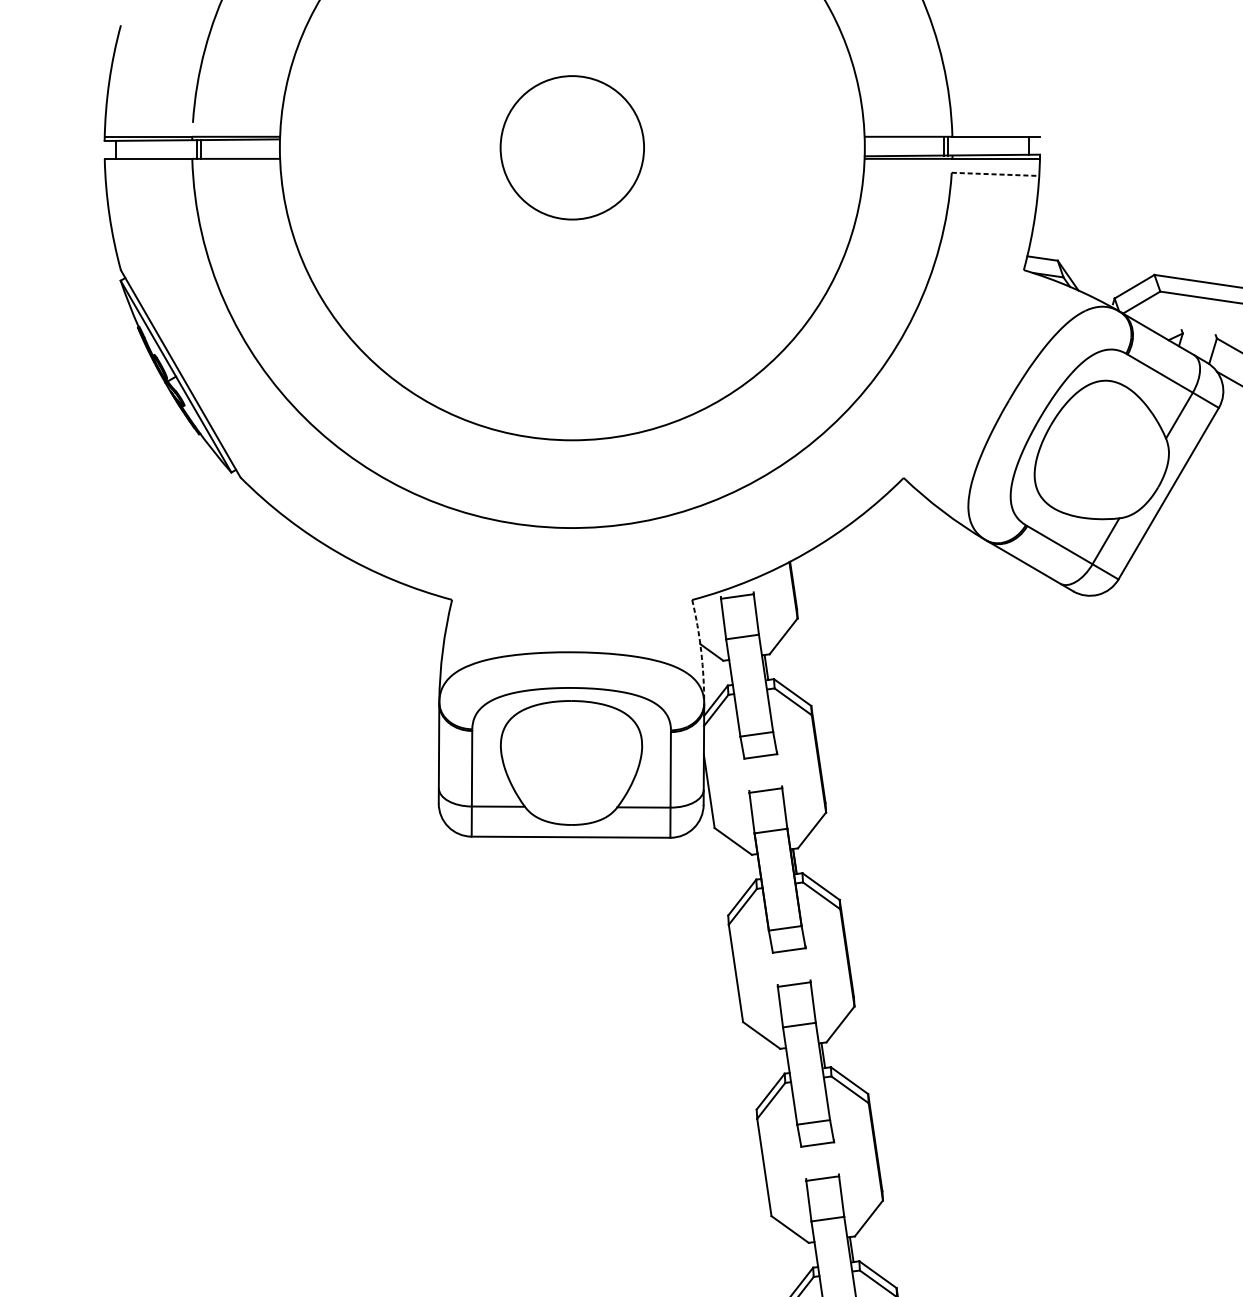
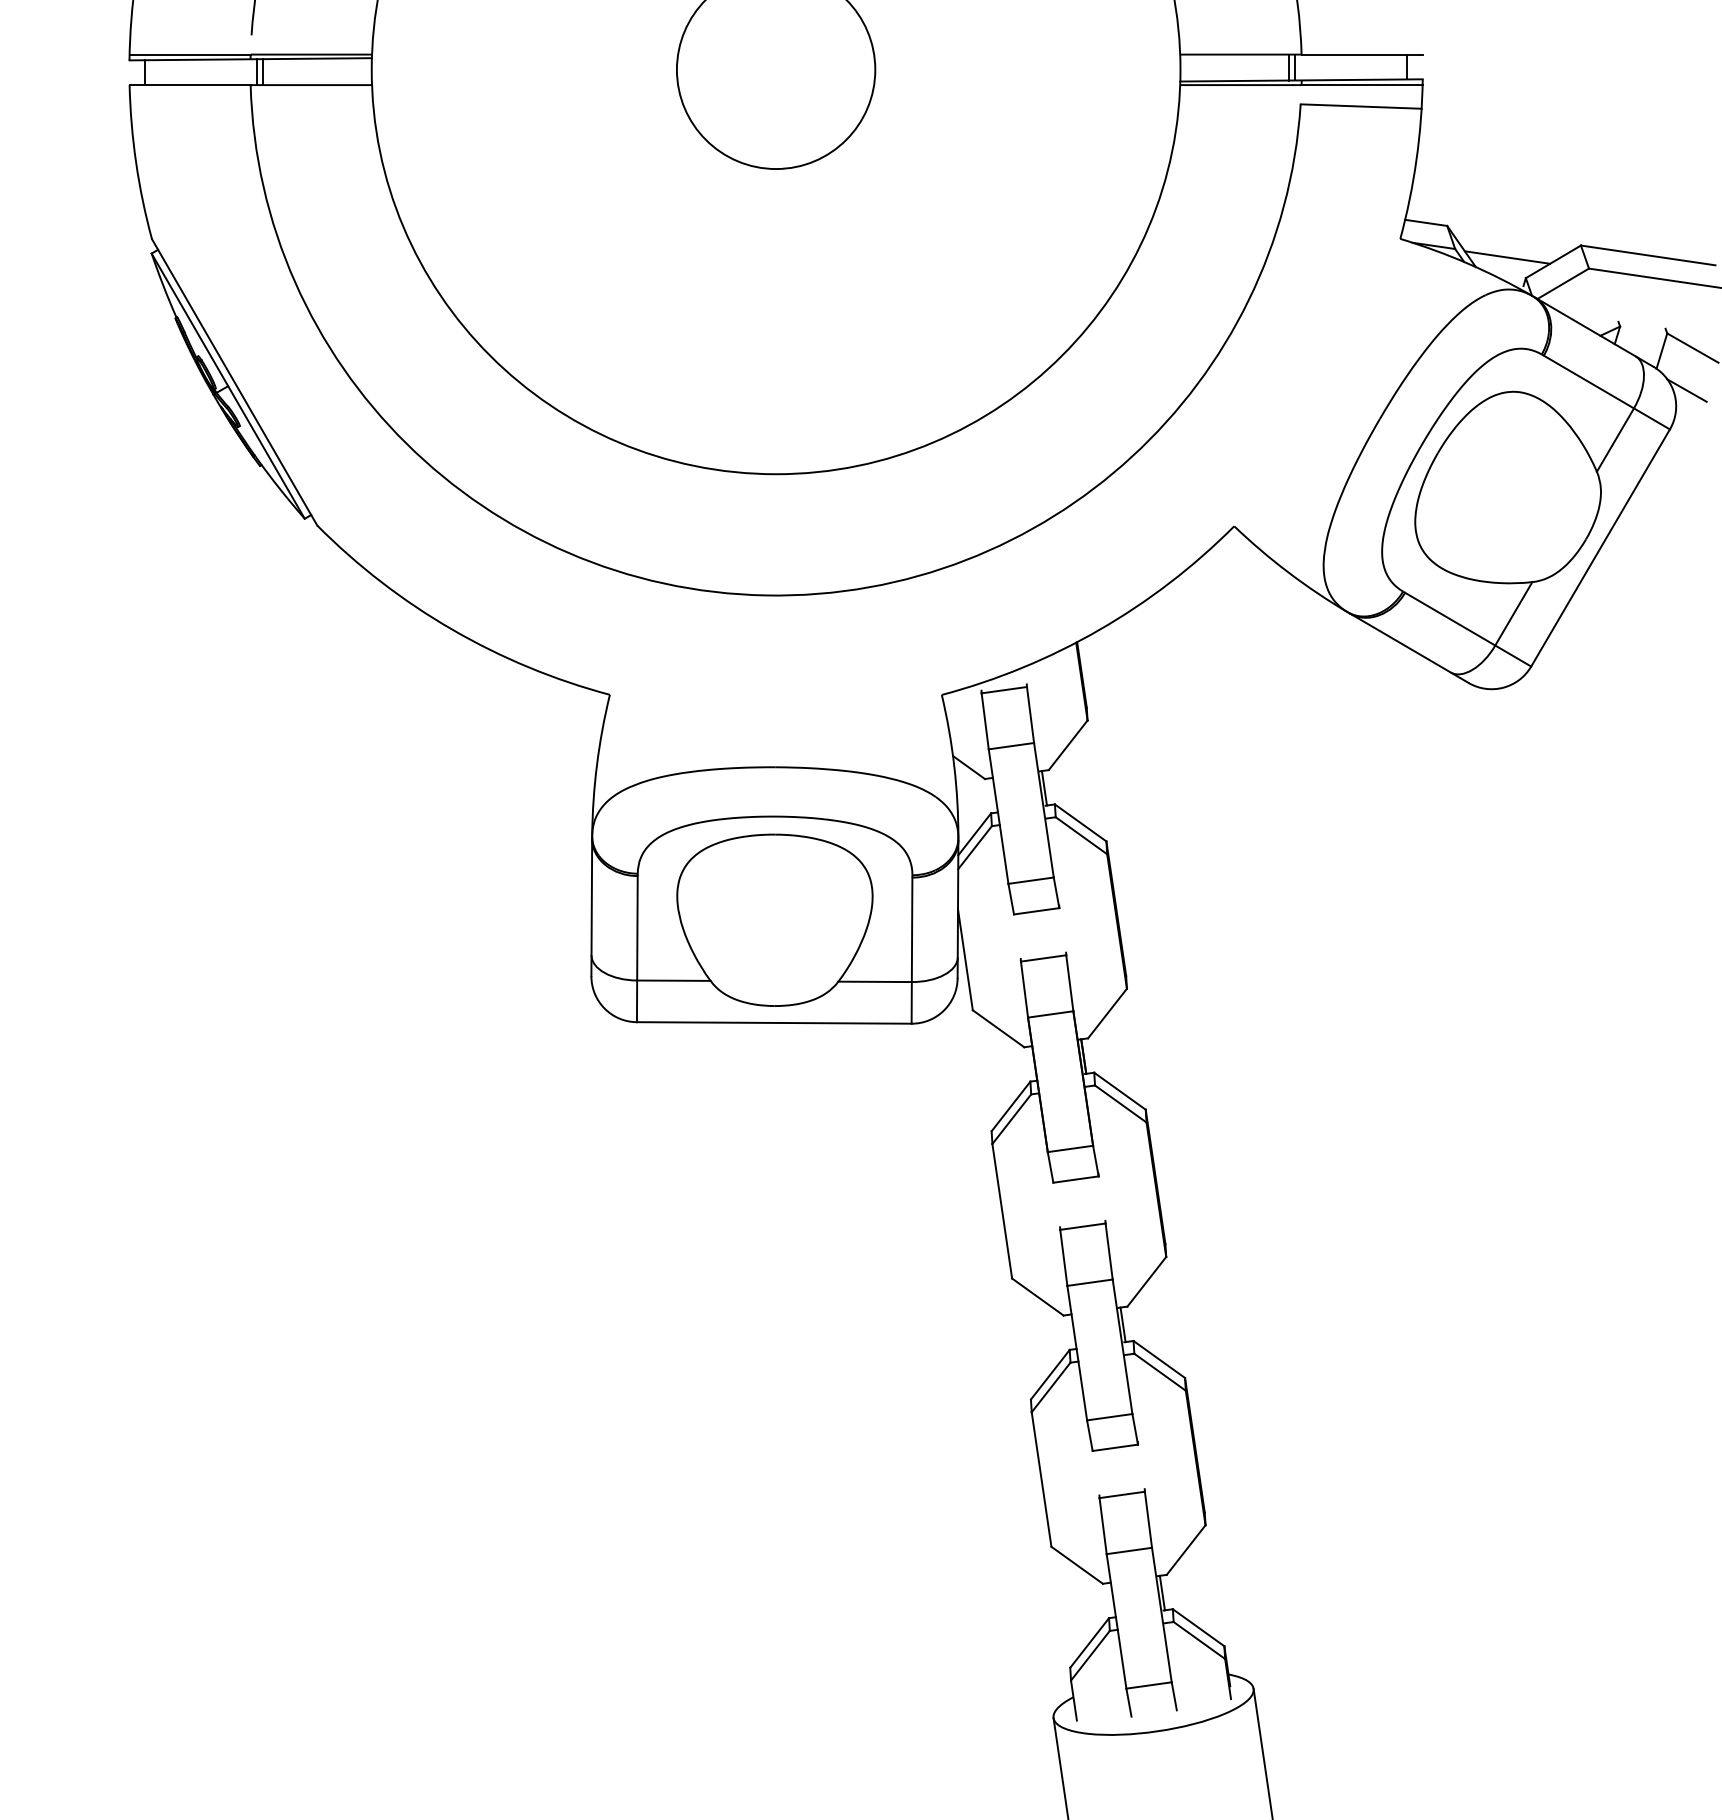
line: (995, 174) -> (1361, 106), dashed -> solid
line: (1101, 283) -> (1507, 257), added
arc: (701, 651) -> (954, 765), dashed -> solid

